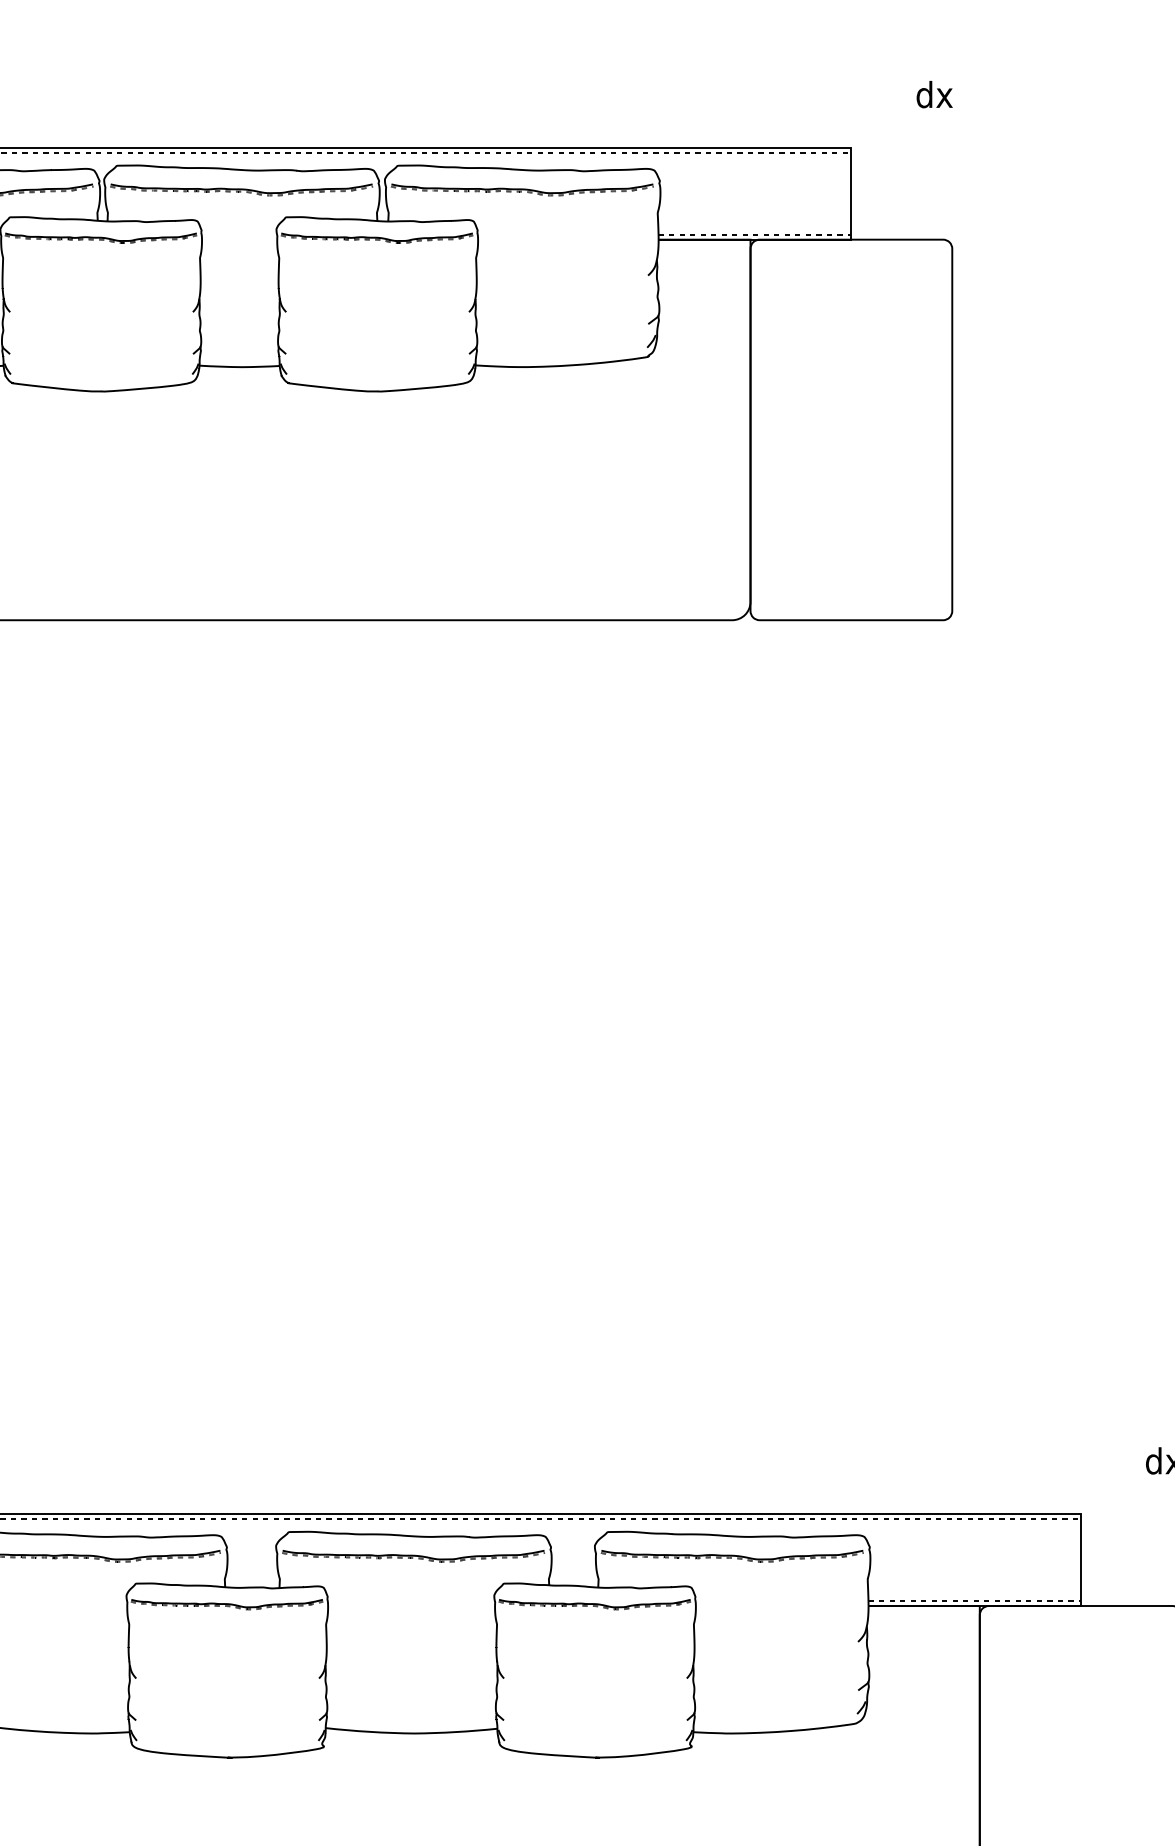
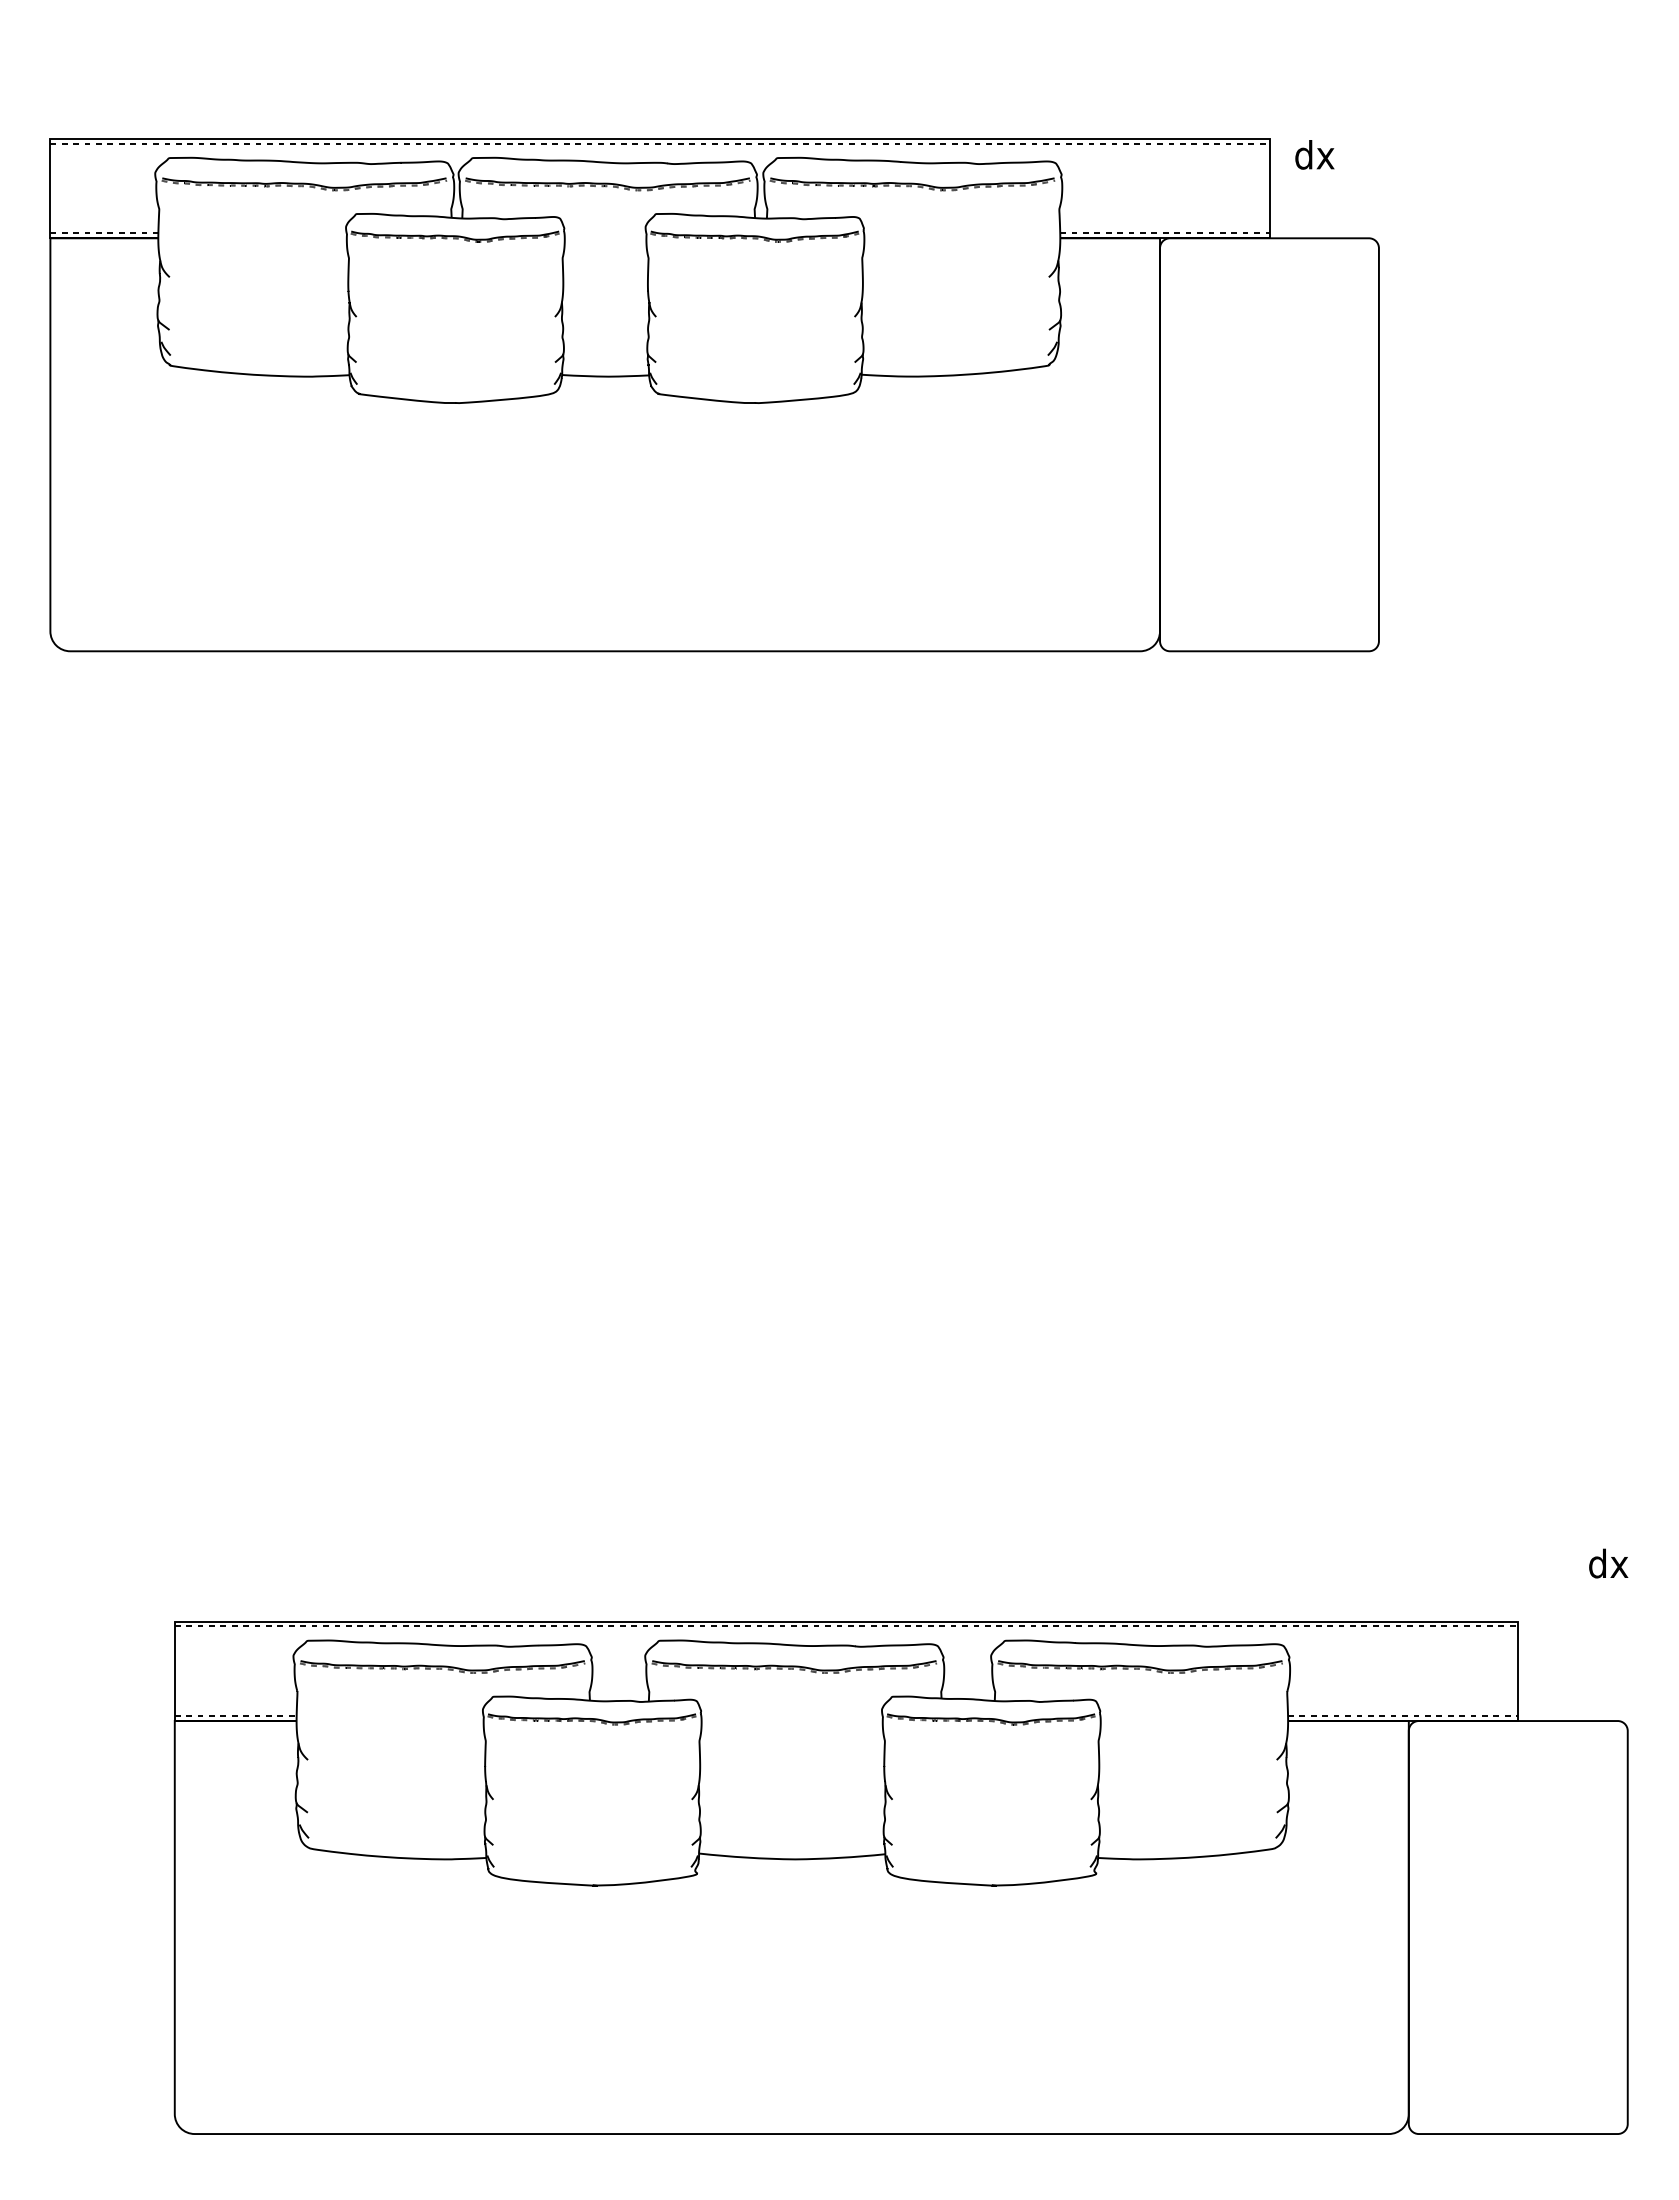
text: (934, 94) -> (1314, 154), moved

